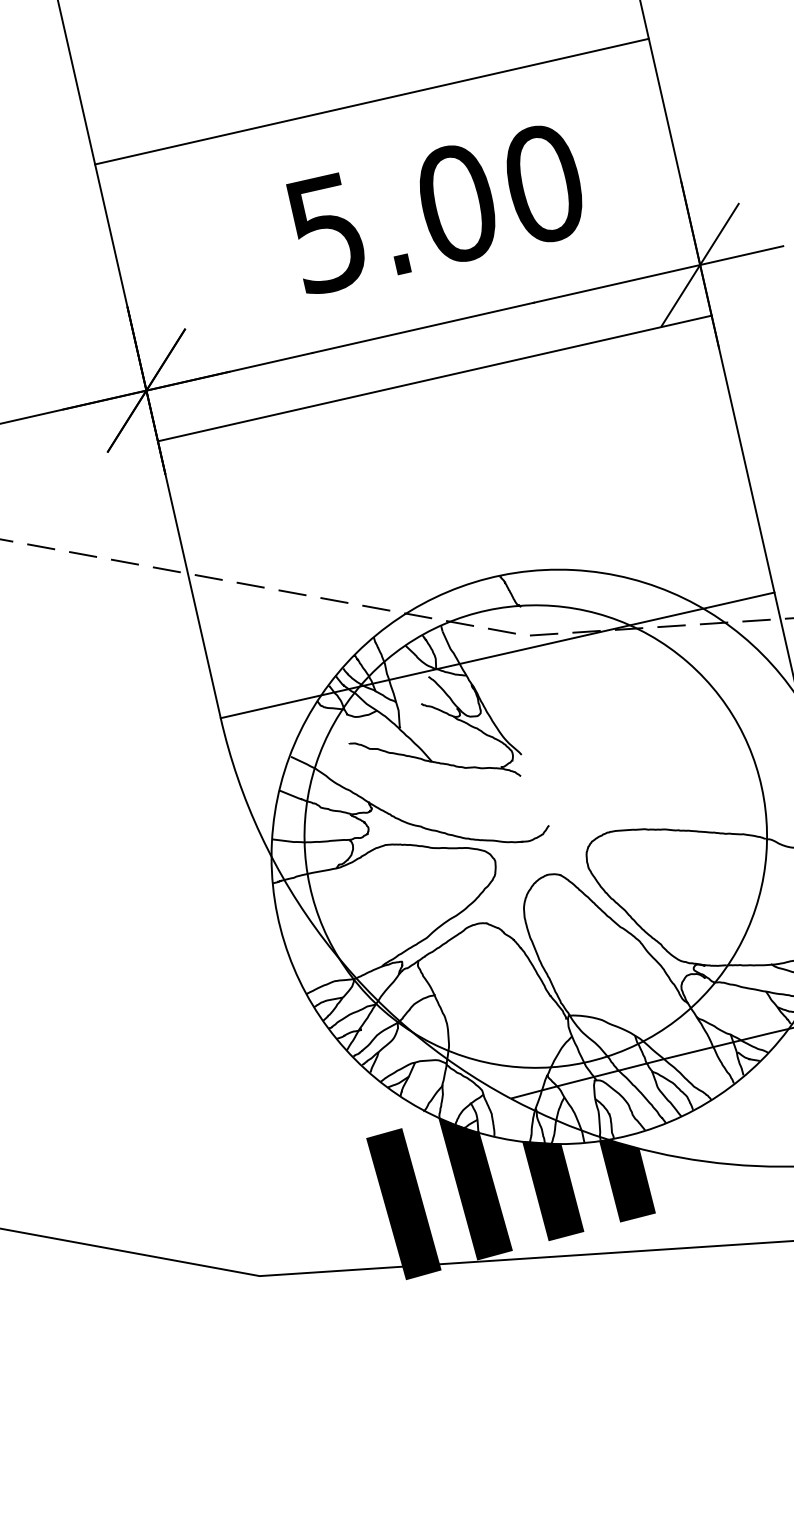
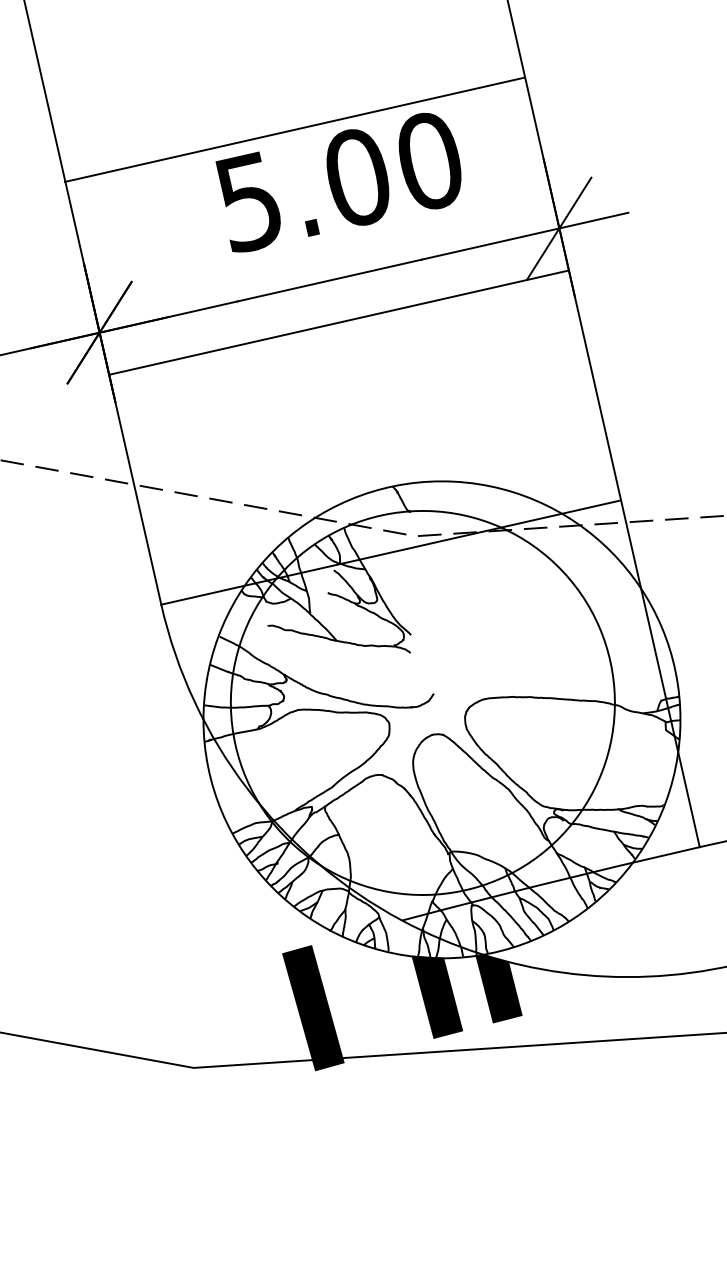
line: (371, 101) -> (294, 129), moved
fill: (475, 1188) -> (372, 995), removed

